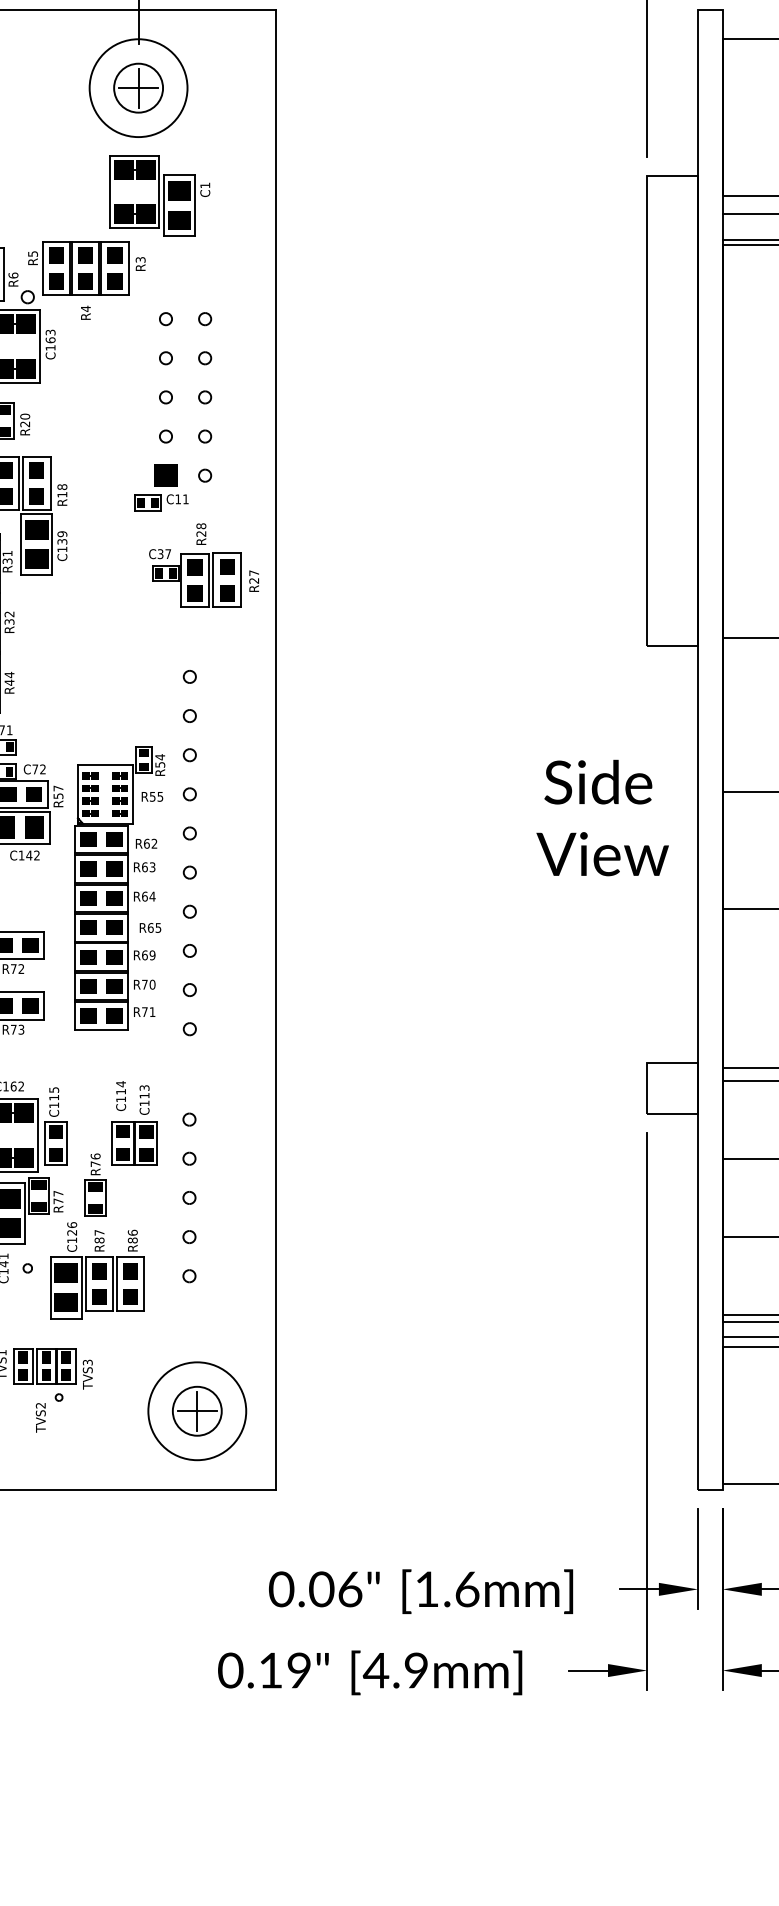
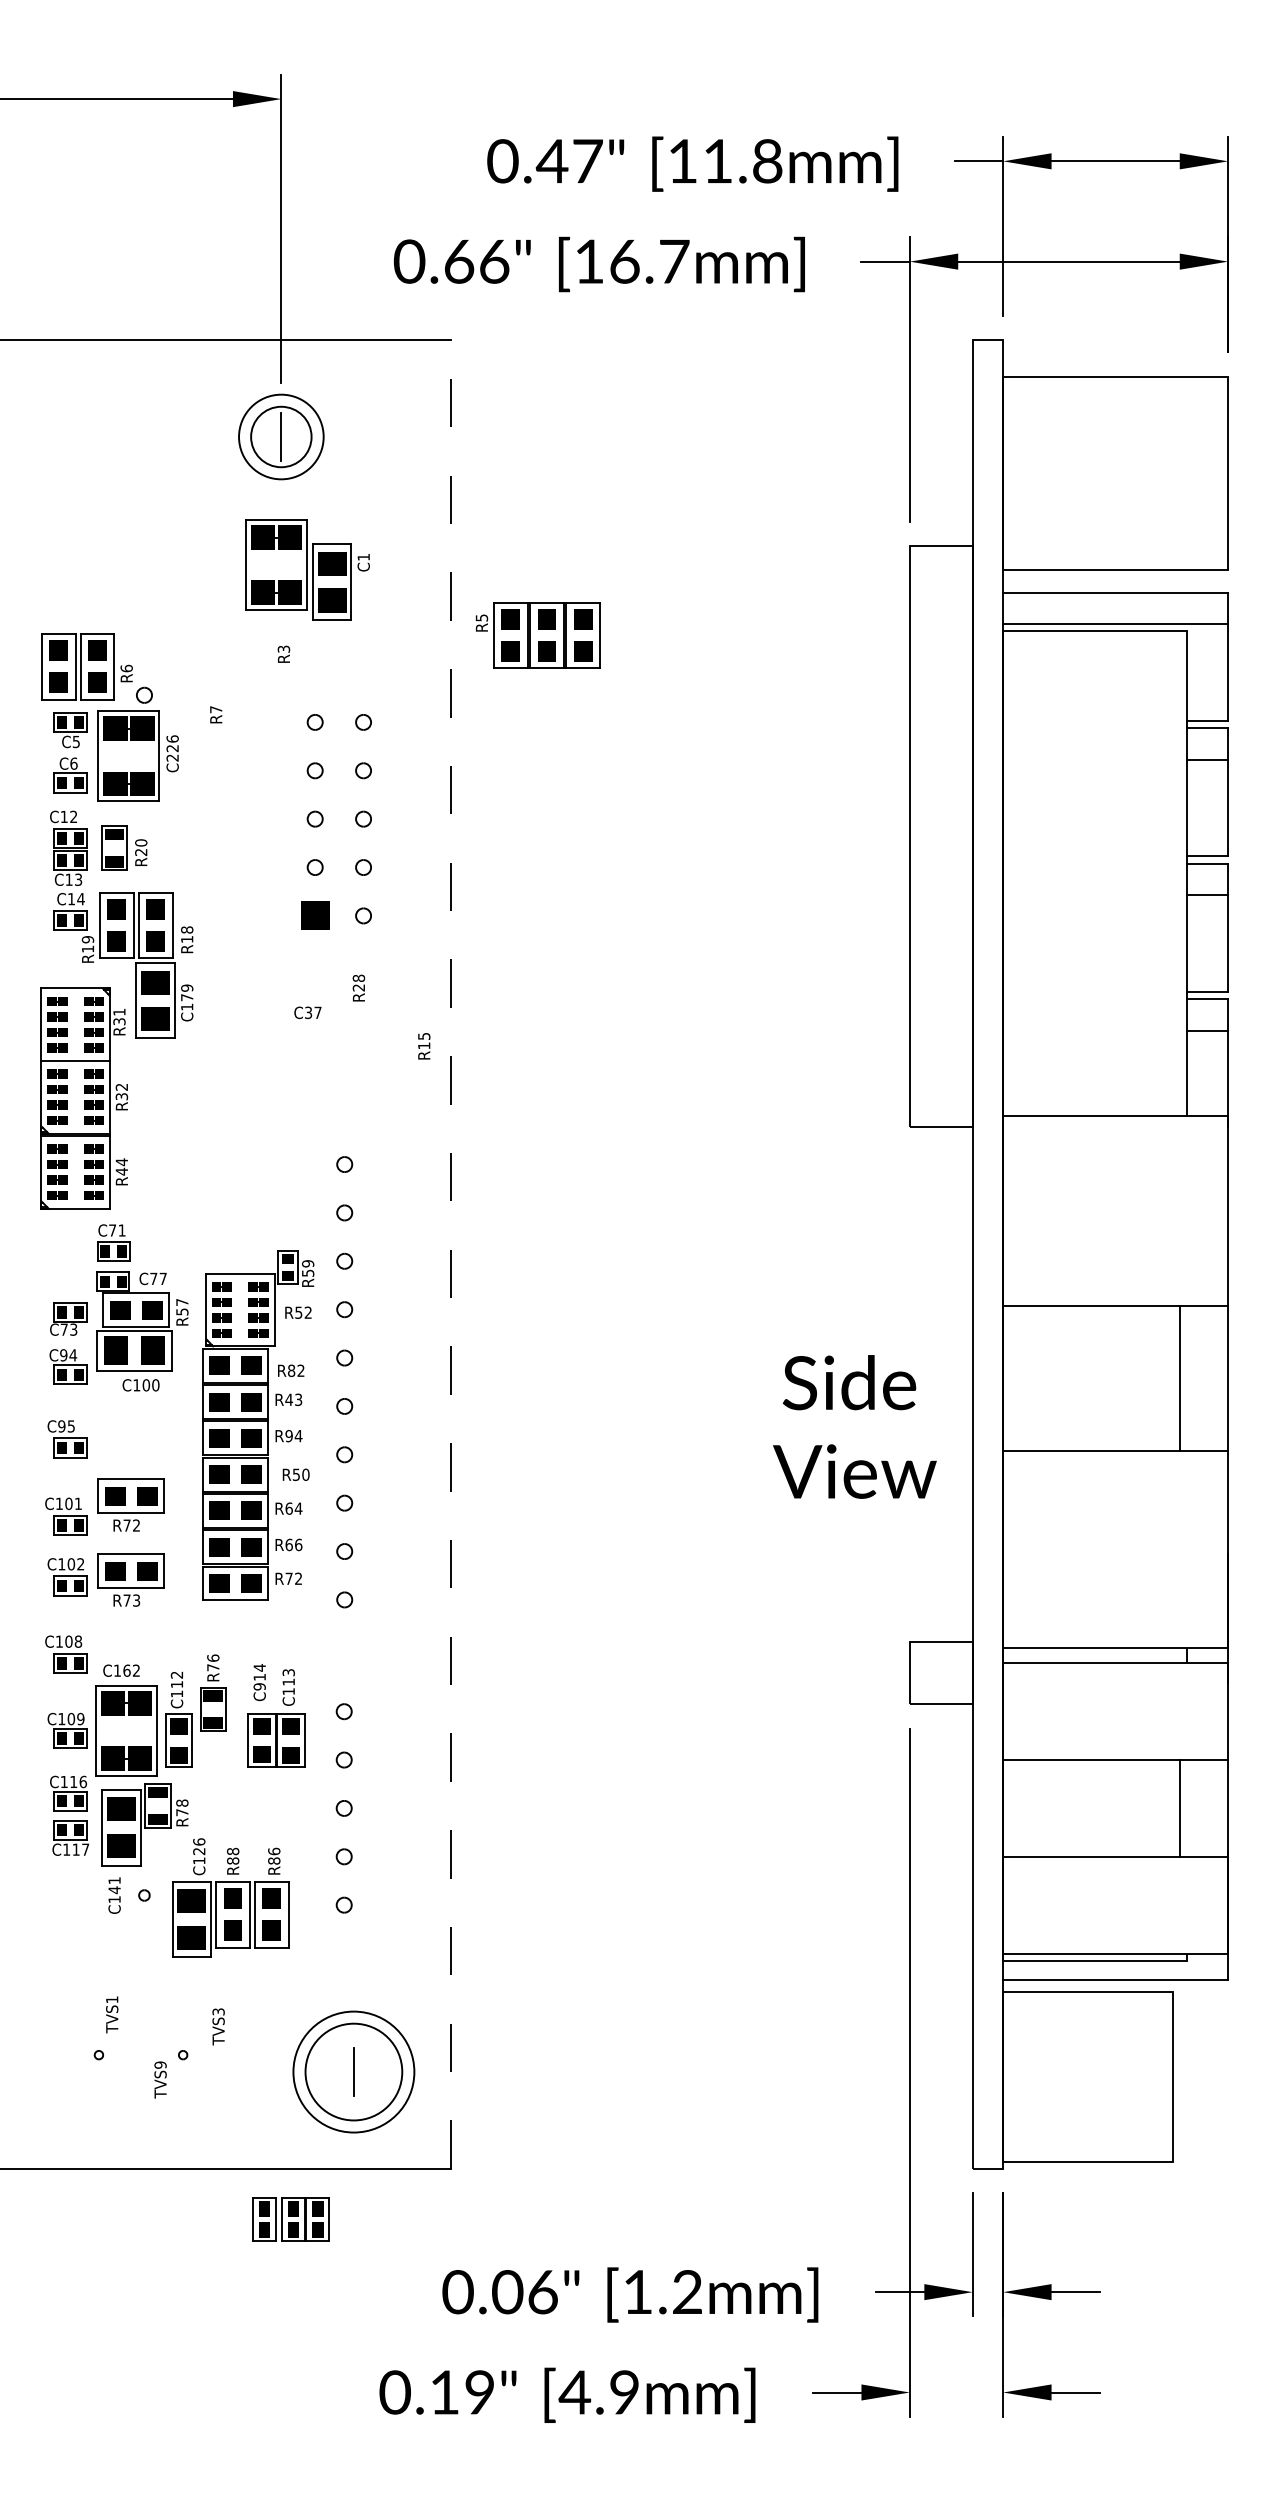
circle: (137, 87) -> (280, 436), size x0.7
line: (138, 88) -> (281, 437), removed
part: (78, 268) -> (537, 635), moved
text: (86, 308) -> (216, 709), R4 -> R7
text: (50, 340) -> (172, 748), C163 -> C226
part: (161, 502) -> (309, 949), removed
text: (62, 541) -> (187, 997), C139 -> C179
text: (254, 577) -> (424, 1041), R27 -> R15
part: (196, 579) -> (353, 1044), removed
line: (275, 749) -> (450, 1254), solid -> dashed
text: (160, 756) -> (308, 1263), R54 -> R59
text: (42, 769) -> (162, 1278), C72 -> C77
text: (159, 796) -> (307, 1312), R55 -> R52
text: (602, 817) -> (854, 1426), moved
text: (146, 843) -> (291, 1370), R62 -> R82
text: (32, 855) -> (150, 1385), C142 -> C100
text: (145, 867) -> (289, 1399), R63 -> R43
text: (144, 896) -> (288, 1435), R64 -> R94
text: (154, 927) -> (300, 1474), R65 -> R50
text: (152, 955) -> (298, 1508), R69 -> R64
text: (148, 984) -> (293, 1544), R70 -> R66
text: (152, 1011) -> (298, 1578), R71 -> R72
text: (53, 1089) -> (176, 1674), C115 -> C112
text: (120, 1099) -> (259, 1686), C114 -> C914
part: (95, 1184) -> (213, 1692), moved
text: (58, 1193) -> (182, 1802), R77 -> R78
text: (99, 1232) -> (233, 1851), R87 -> R88
part: (44, 1366) -> (290, 2219), moved
text: (40, 1405) -> (160, 2064), TVS2 -> TVS9
circle: (196, 1410) -> (353, 2071), size x1.6
line: (196, 1411) -> (353, 2072), removed
text: (467, 1589) -> (687, 2292), [1.6mm] -> [1.2mm]

